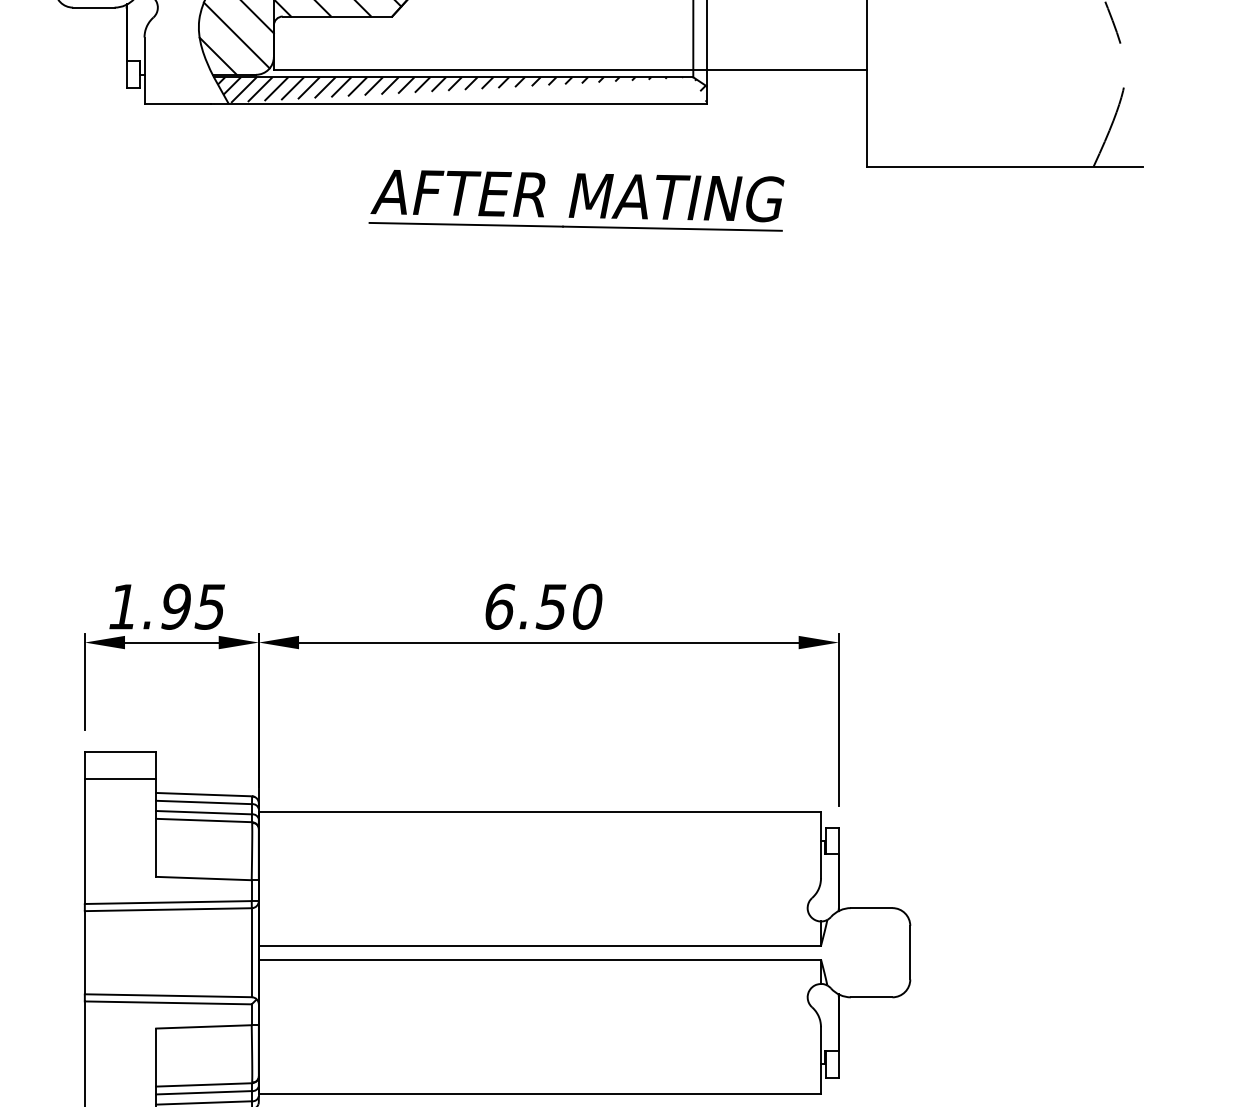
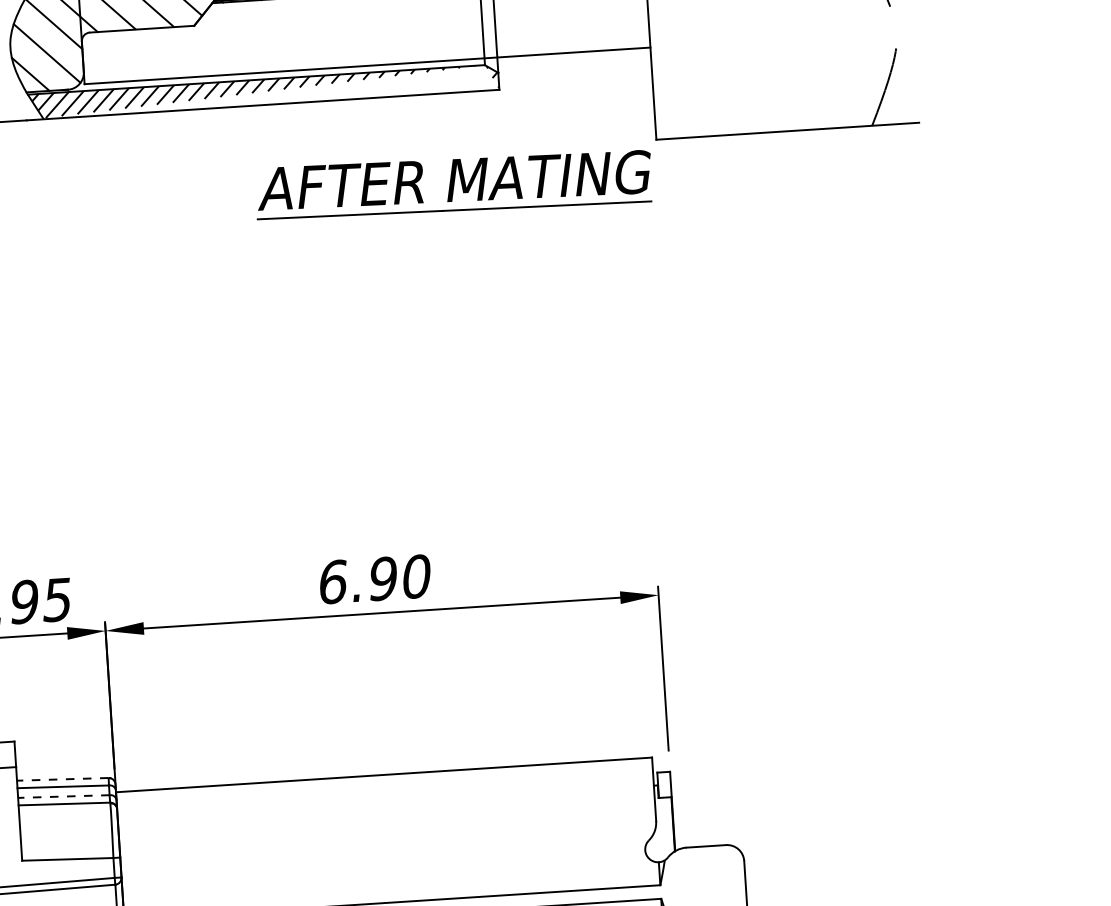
part: (576, 200) -> (453, 185), moved
text: (551, 606) -> (382, 578), 6.50 -> 6.90
line: (204, 794) -> (63, 779), solid -> dashed
line: (204, 812) -> (64, 796), solid -> dashed

